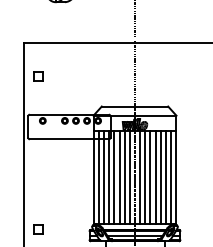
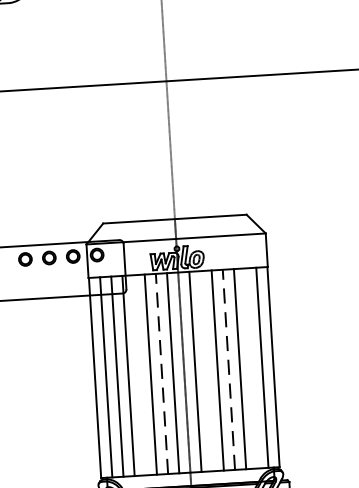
line: (114, 177) -> (140, 375), removed
line: (124, 177) -> (161, 373), solid -> dashed
line: (145, 177) -> (206, 371), removed
line: (155, 177) -> (228, 369), solid -> dashed
line: (165, 177) -> (250, 368), removed

